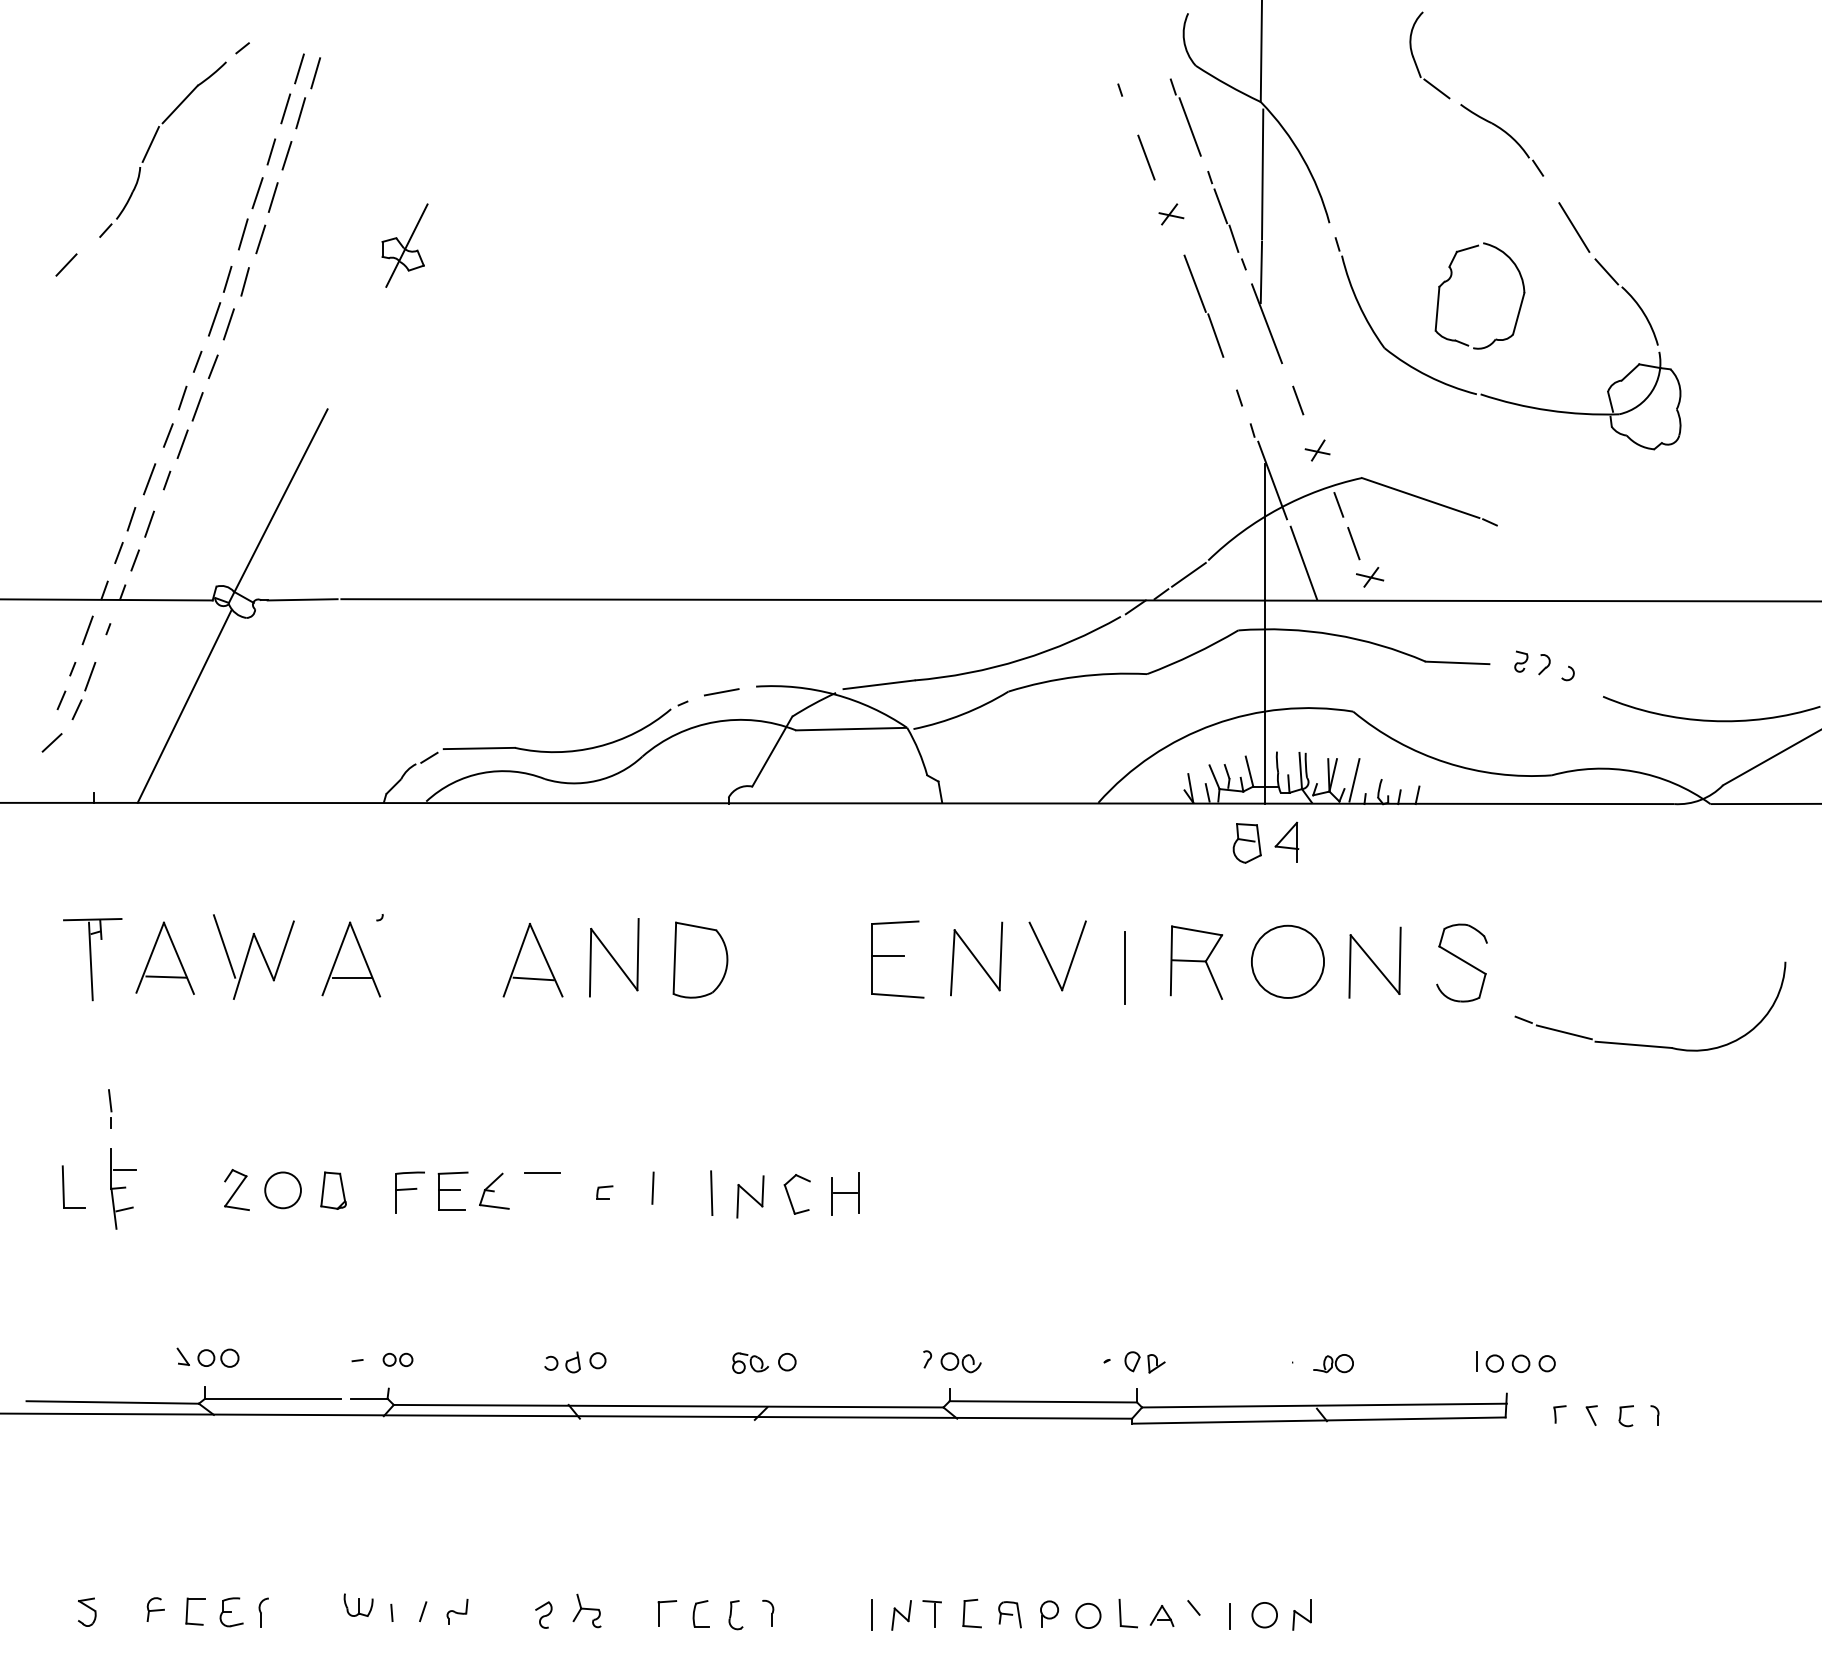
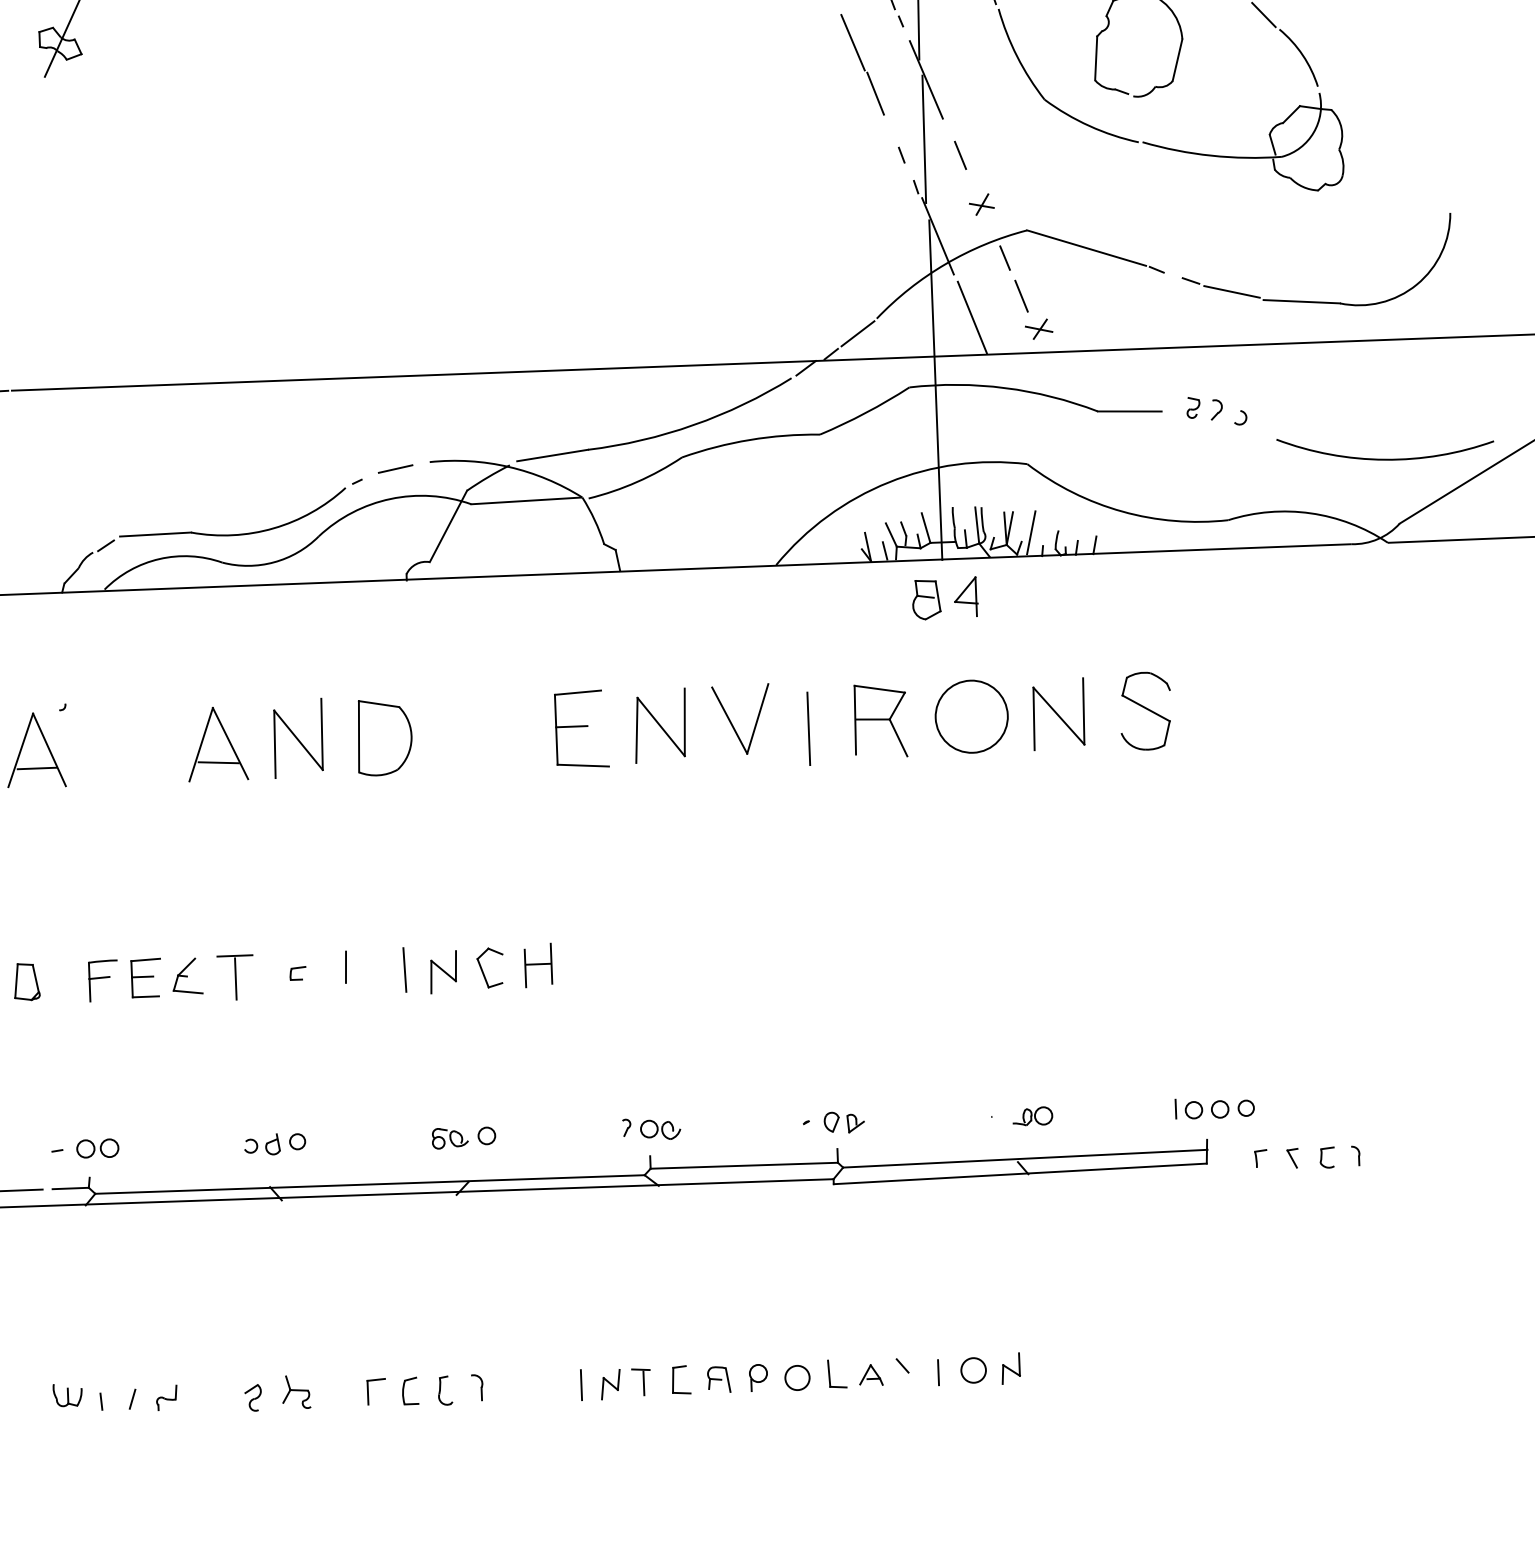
line: (1262, 382) -> (924, 138), added
part: (1645, 1044) -> (1313, 300), moved
line: (542, 1195) -> (235, 978), added
part: (397, 1359) -> (97, 1148), size x1.43

